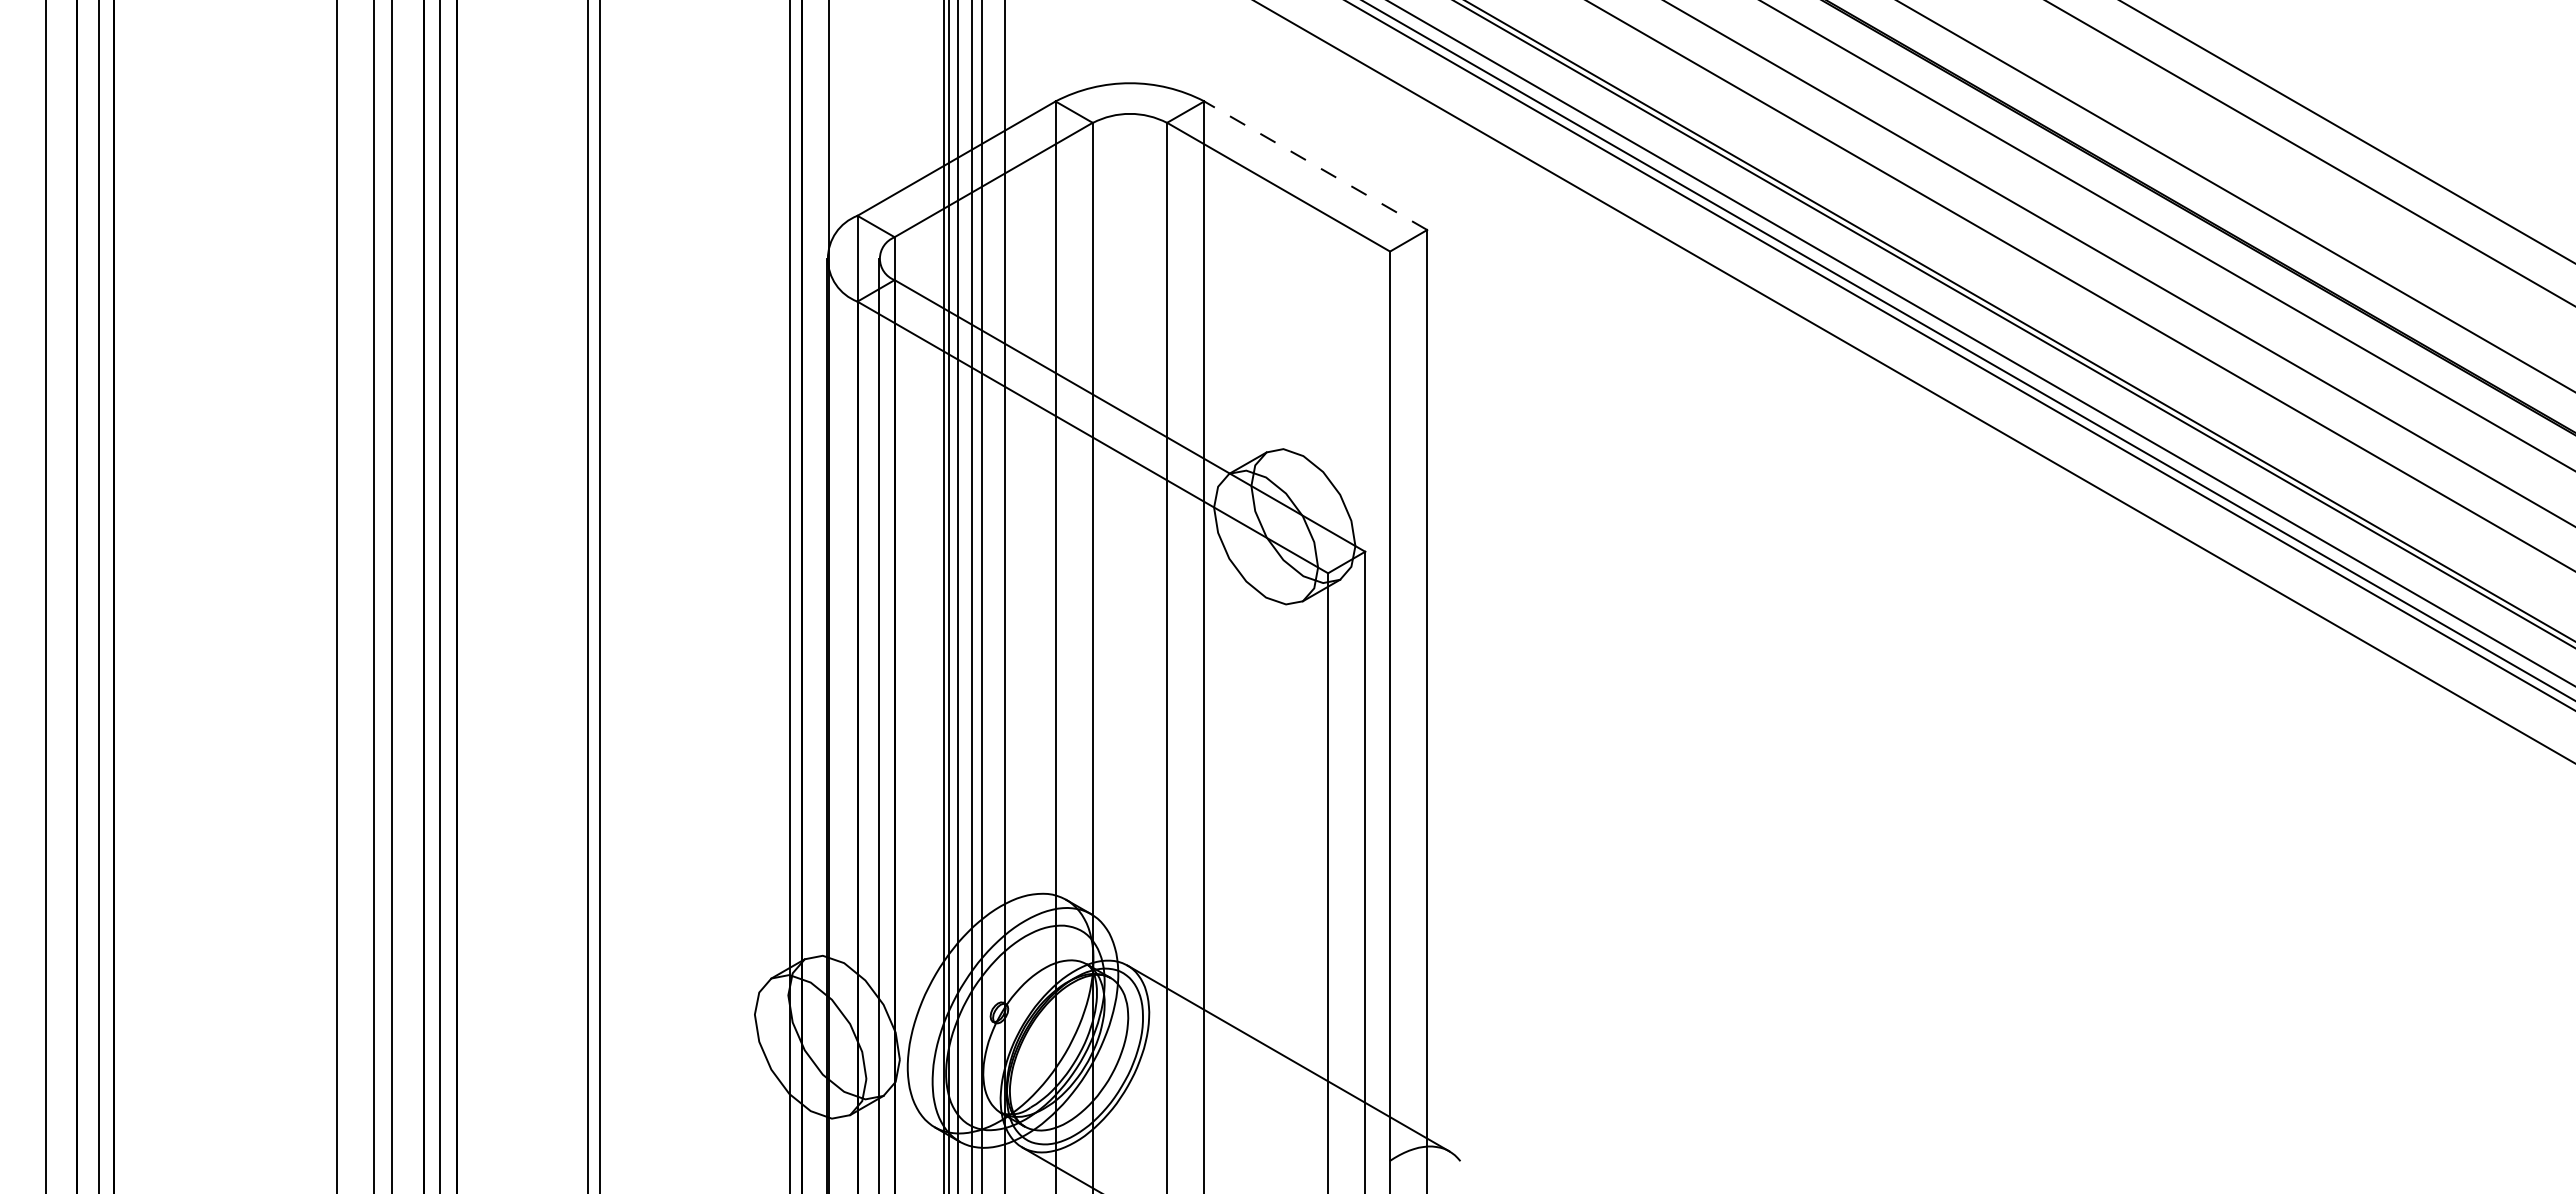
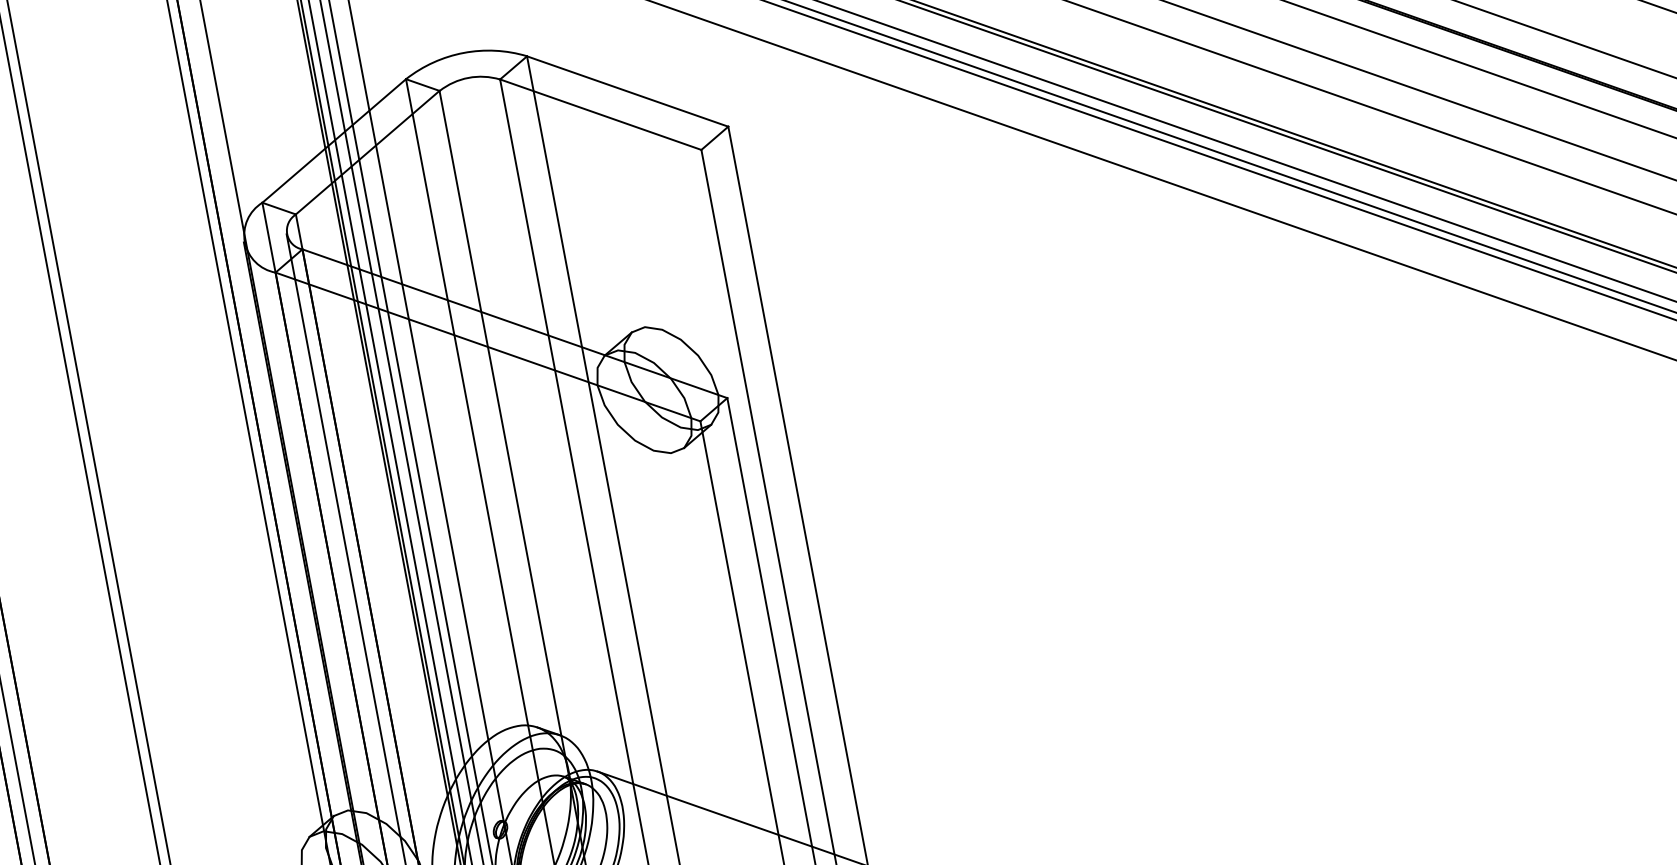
line: (1315, 165) -> (627, 91), dashed -> solid

